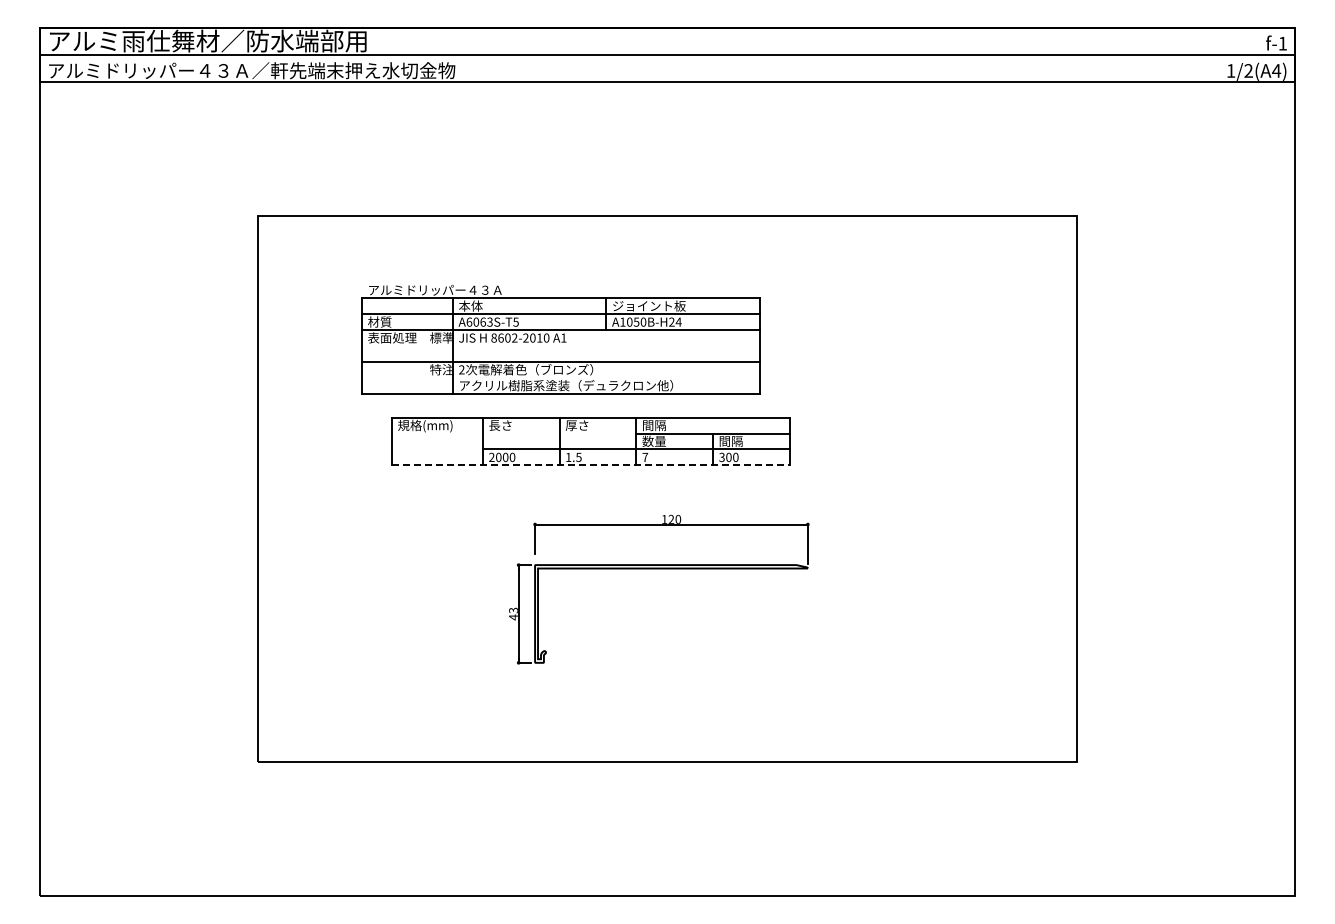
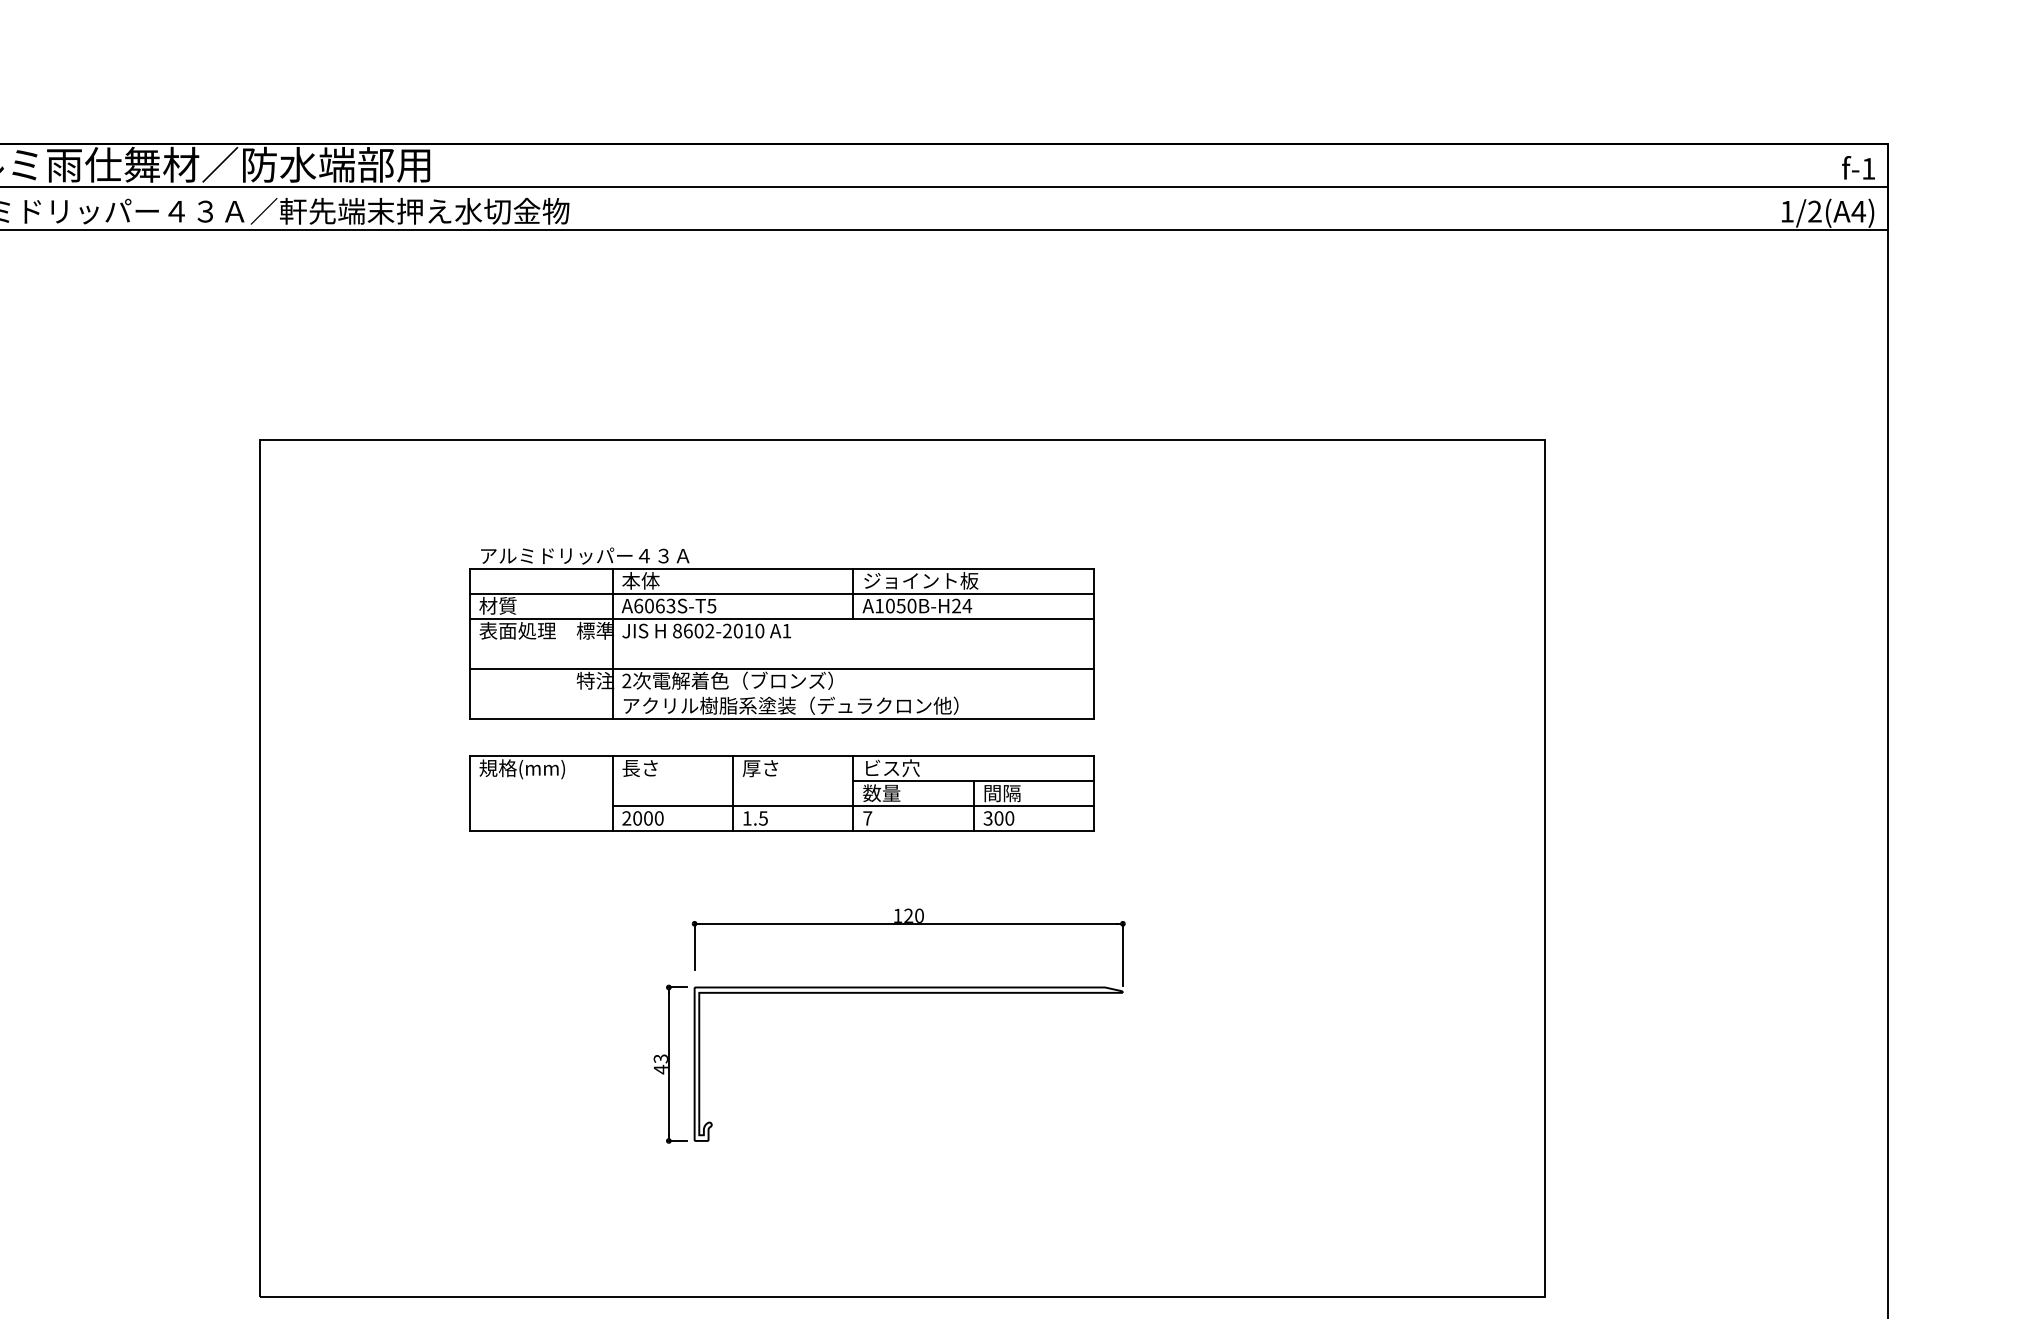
part: (560, 339) -> (781, 633), moved
text: (660, 425) -> (891, 768), 間隔 -> ビス穴
line: (590, 465) -> (781, 831), dashed -> solid

